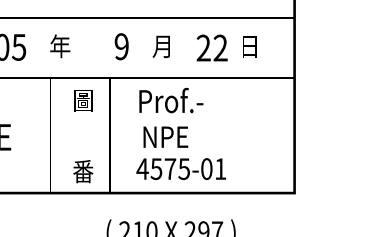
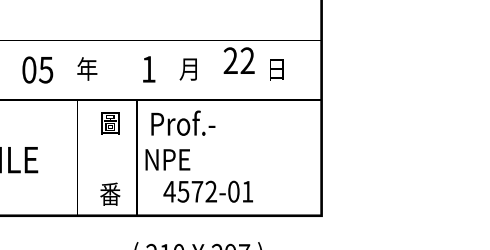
text: (121, 45) -> (148, 68), 9 -> 1
text: (211, 47) -> (238, 60), moved
text: (171, 99) -> (183, 122), moved
text: (165, 136) -> (167, 159), moved
text: (183, 168) -> (210, 191), 4575-01 -> 4572-01

